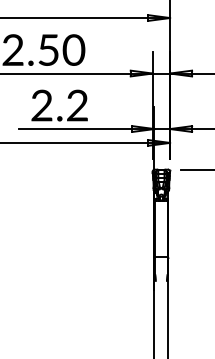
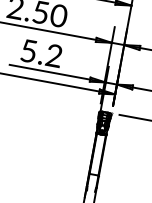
text: (41, 105) -> (28, 51), 2.2 -> 5.2

